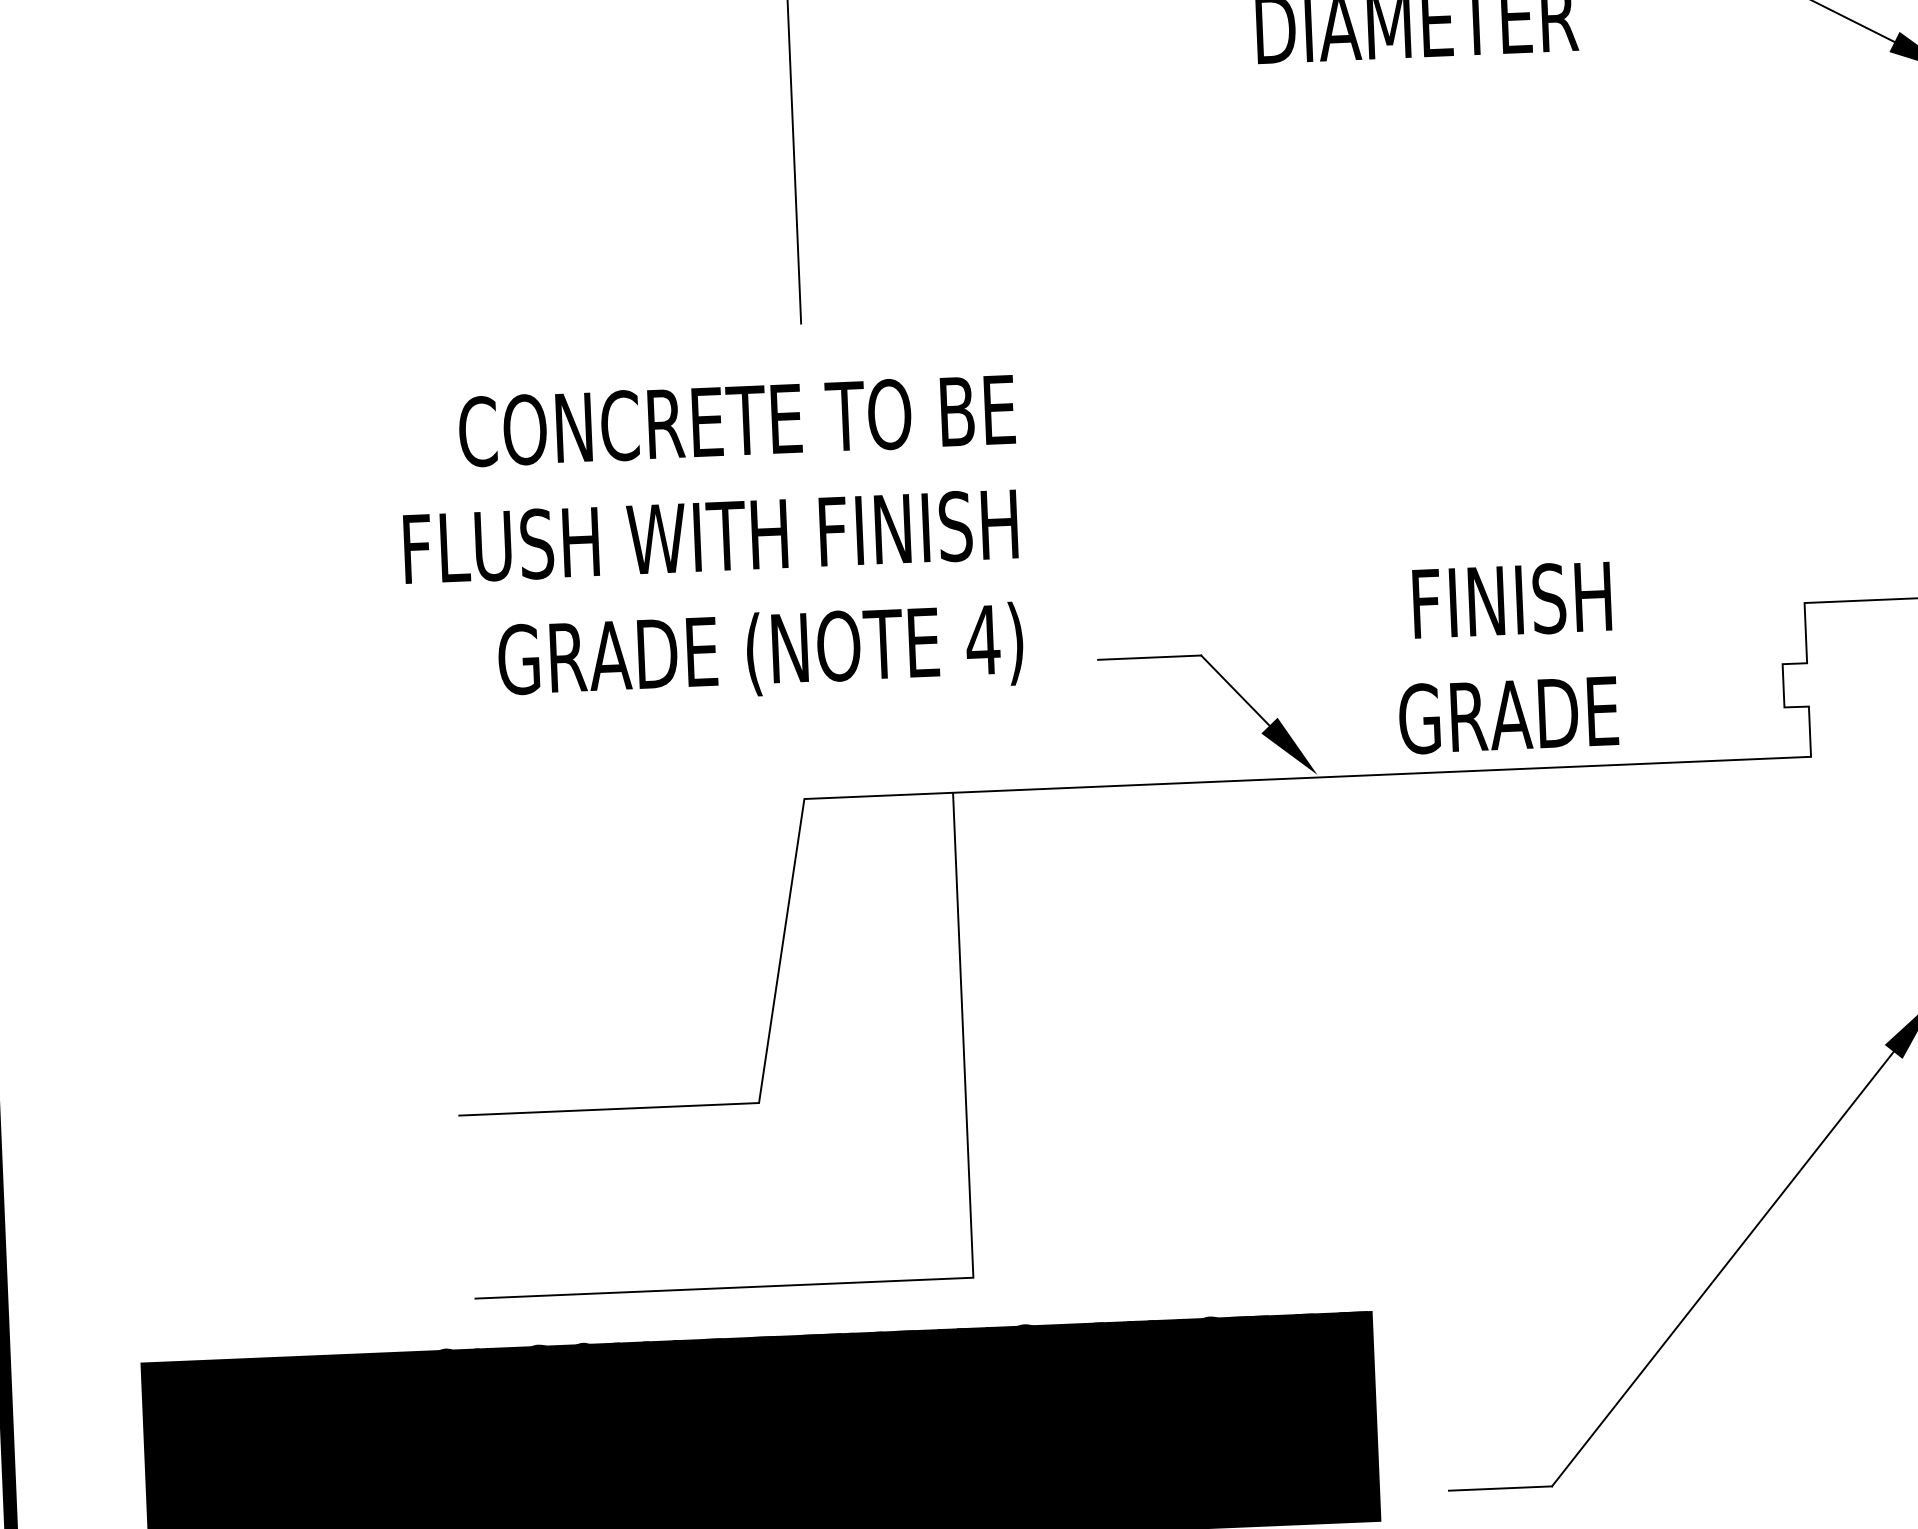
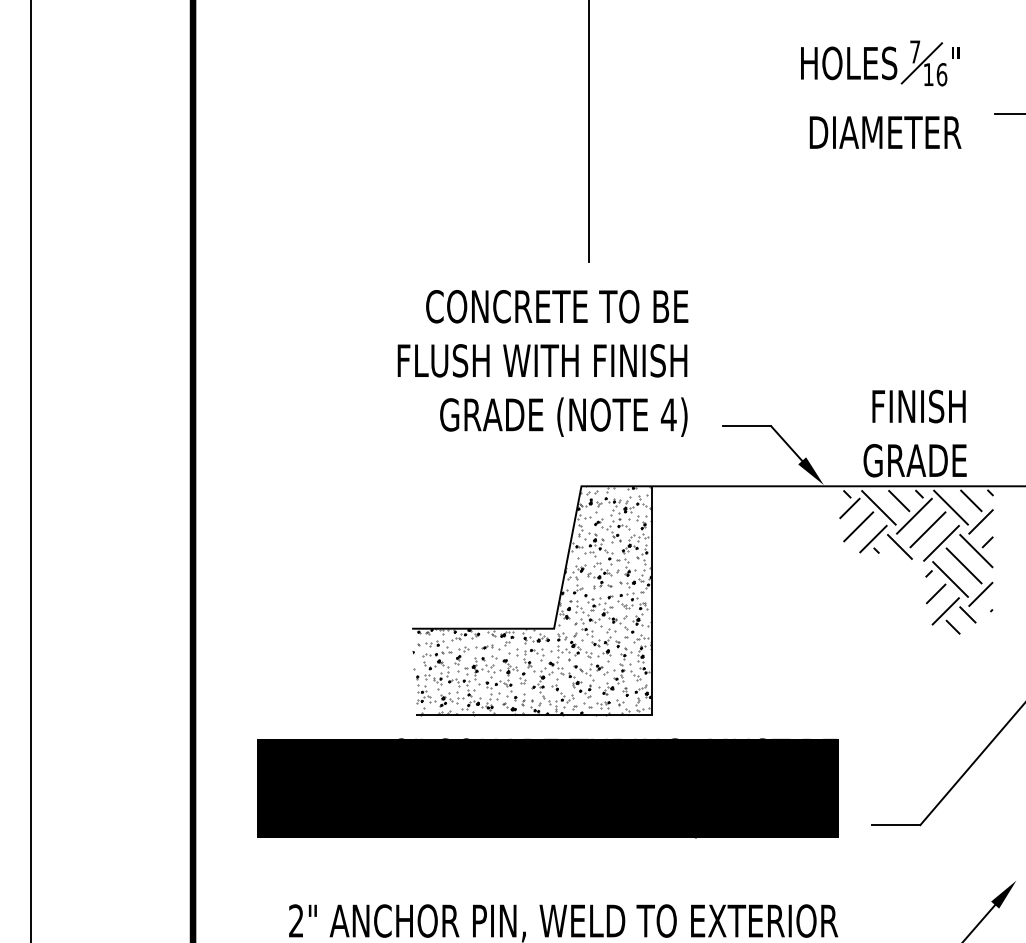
hatch: (1520, 928) -> (916, 561), added
hatch: (710, 1045) -> (532, 600), added

